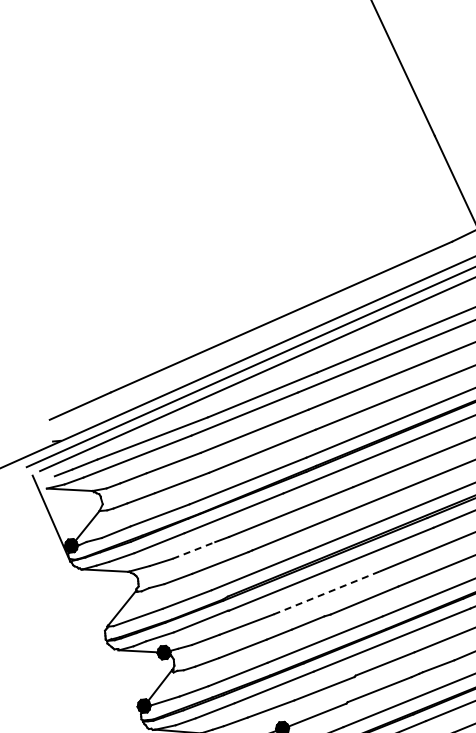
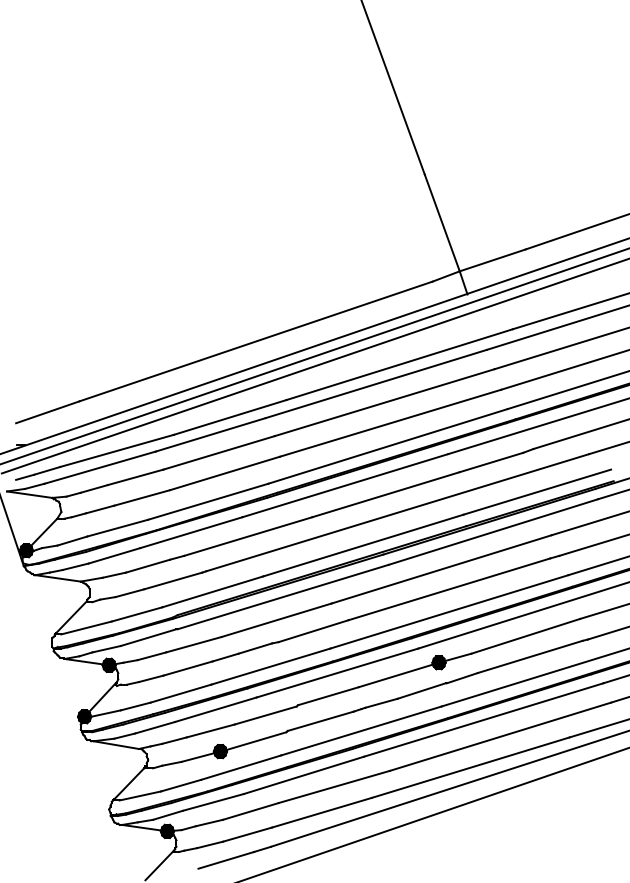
line: (194, 550) -> (148, 566), dashed -> solid
line: (327, 593) -> (277, 620), dashed -> solid

